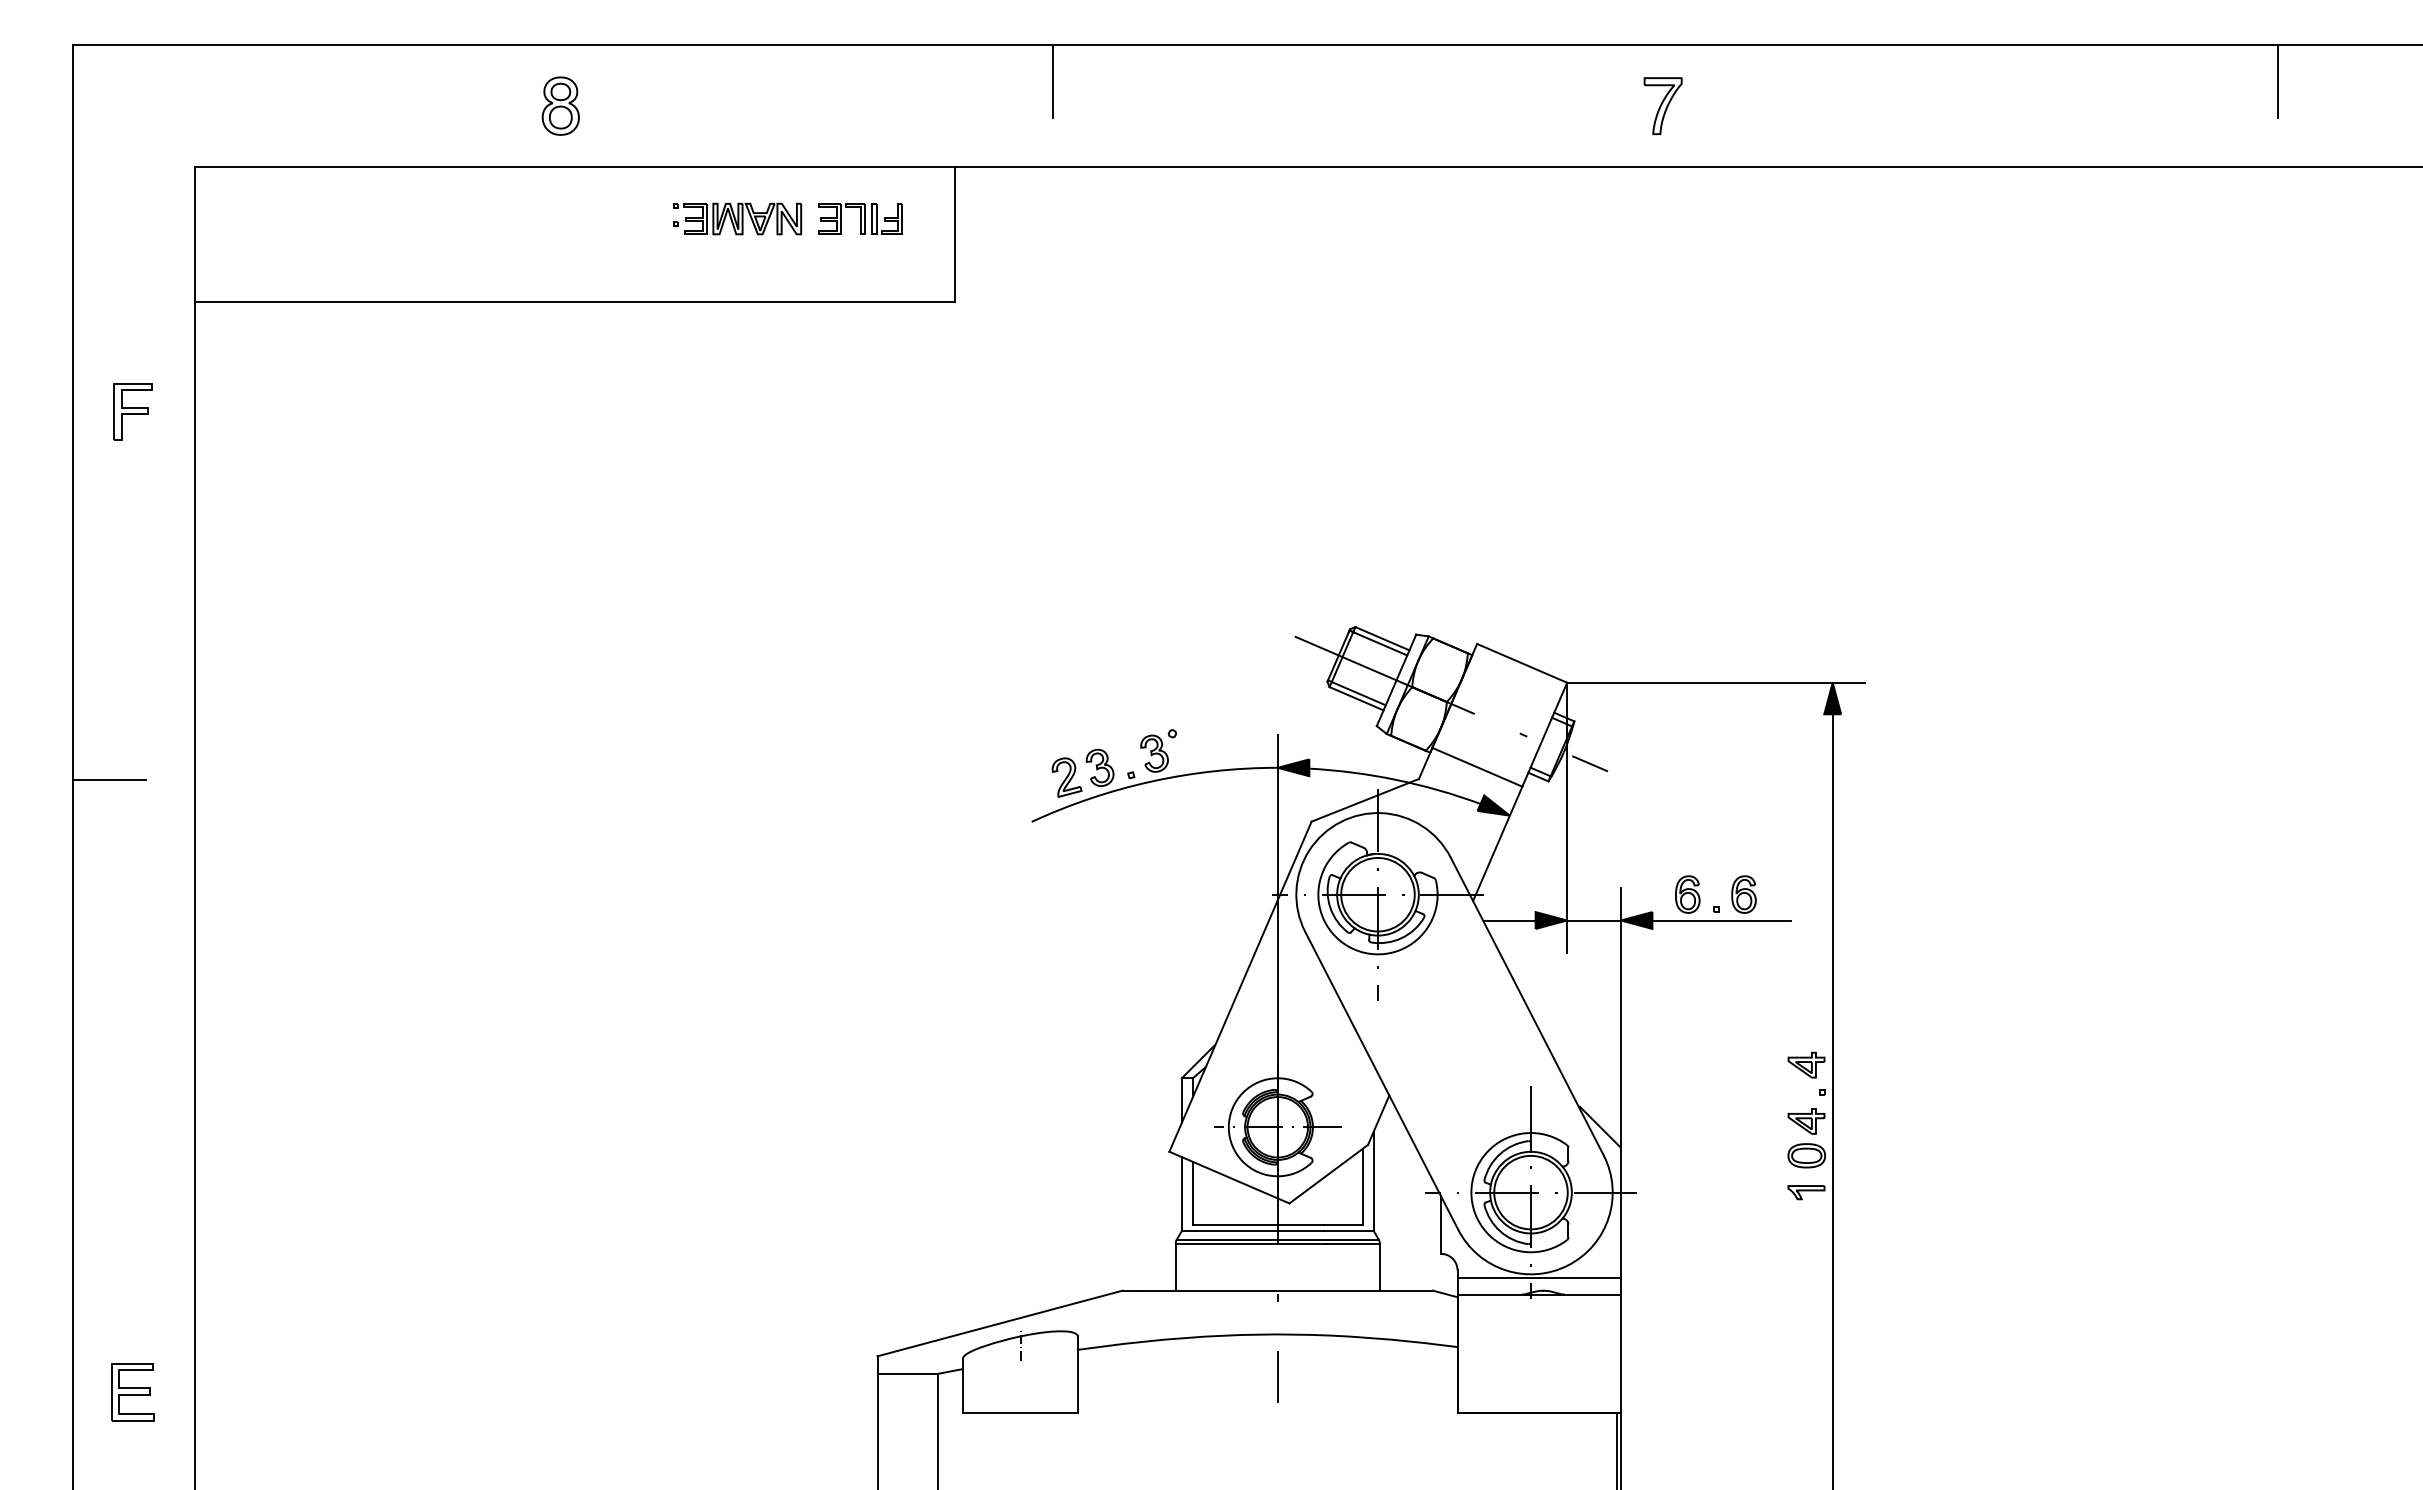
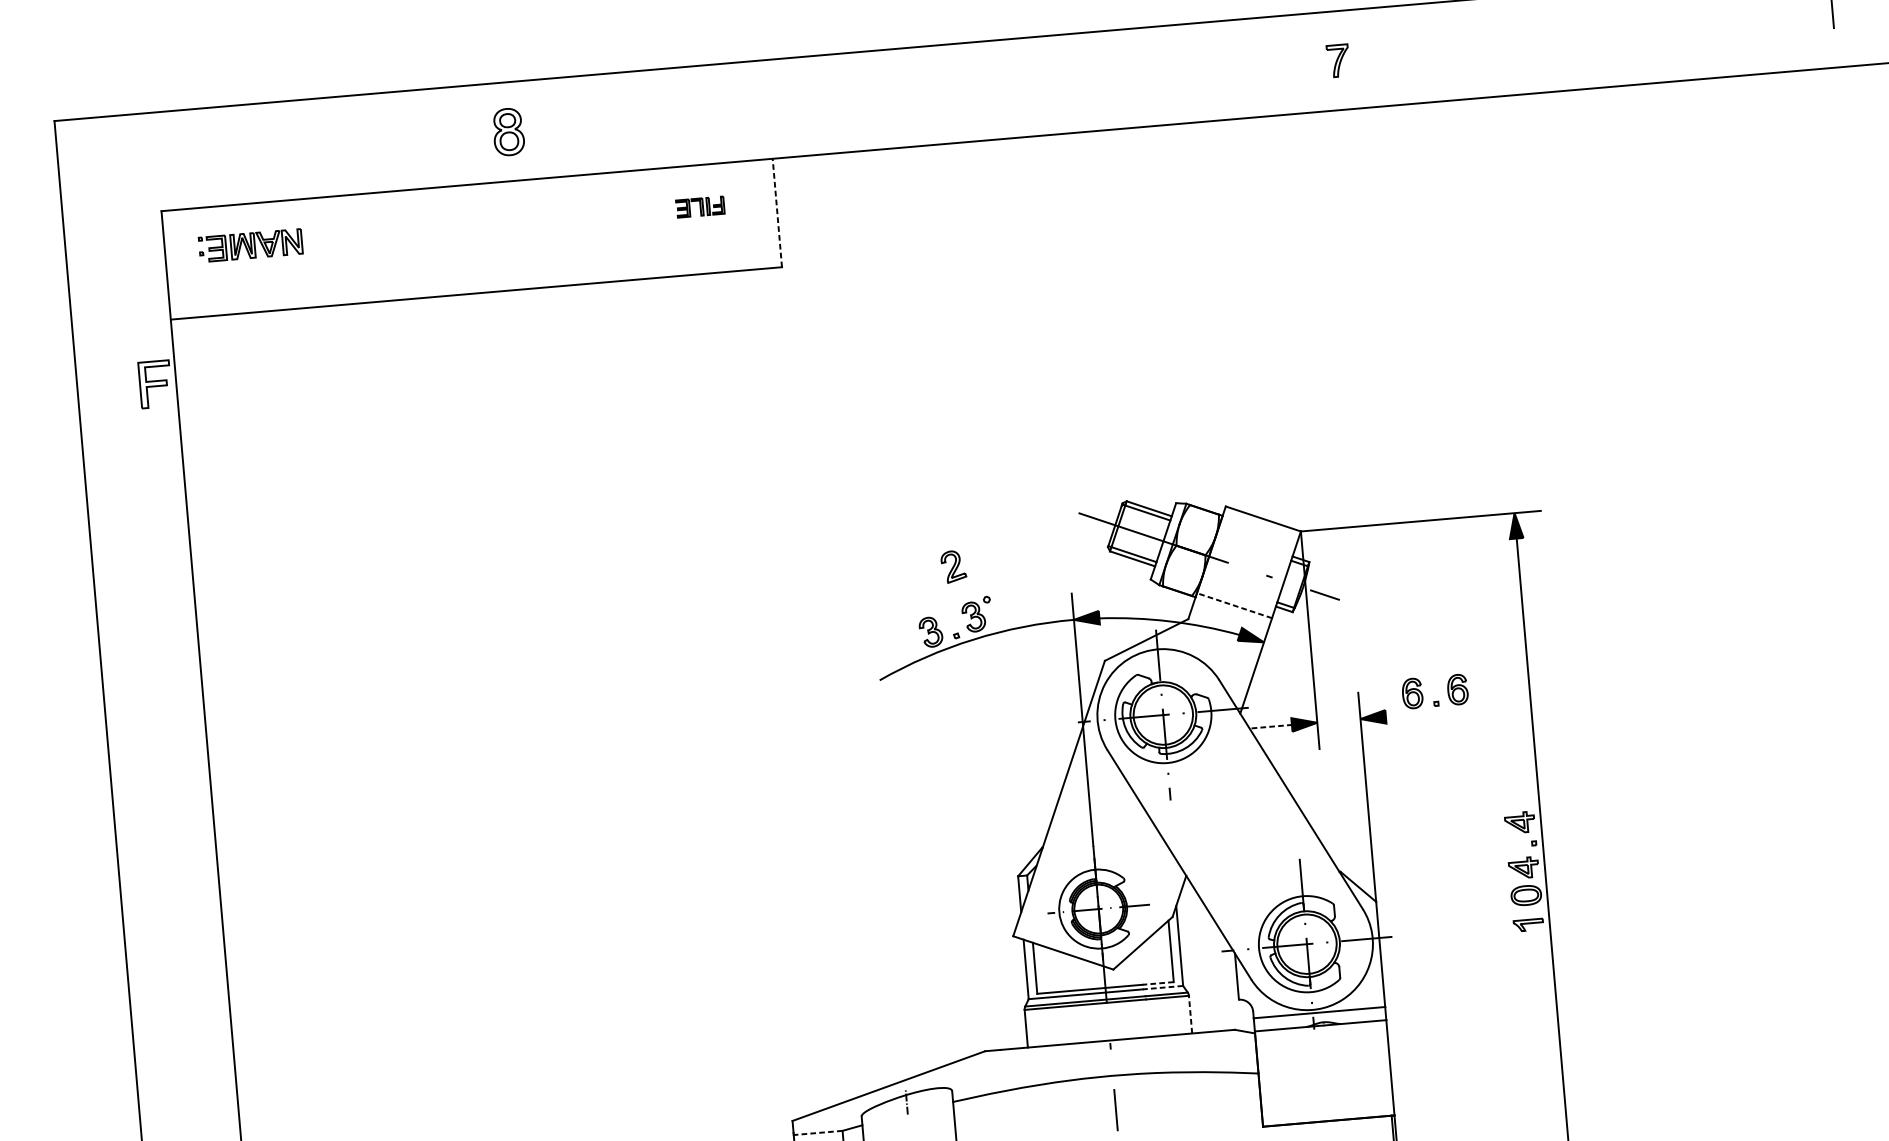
line: (1052, 81) -> (845, 83), removed
part: (560, 105) -> (508, 131), moved
part: (1662, 105) -> (1337, 60), size x0.7
part: (737, 218) -> (250, 245), moved
part: (860, 218) -> (700, 206), size x0.7
line: (954, 233) -> (777, 212), solid -> dashed
part: (132, 411) -> (154, 383), moved
line: (1476, 767) -> (1233, 605), solid -> dashed
part: (1066, 777) -> (953, 566), moved
line: (109, 779) -> (134, 709), removed
line: (1511, 920) -> (1272, 726), solid -> dashed
line: (1593, 920) -> (1338, 720), removed
line: (1721, 920) -> (1441, 712), removed
line: (1342, 1225) -> (1157, 983), solid -> dashed
line: (1348, 1231) -> (1162, 988), solid -> dashed
line: (1379, 1266) -> (1190, 1014), solid -> dashed
line: (907, 1373) -> (817, 1132), solid -> dashed

